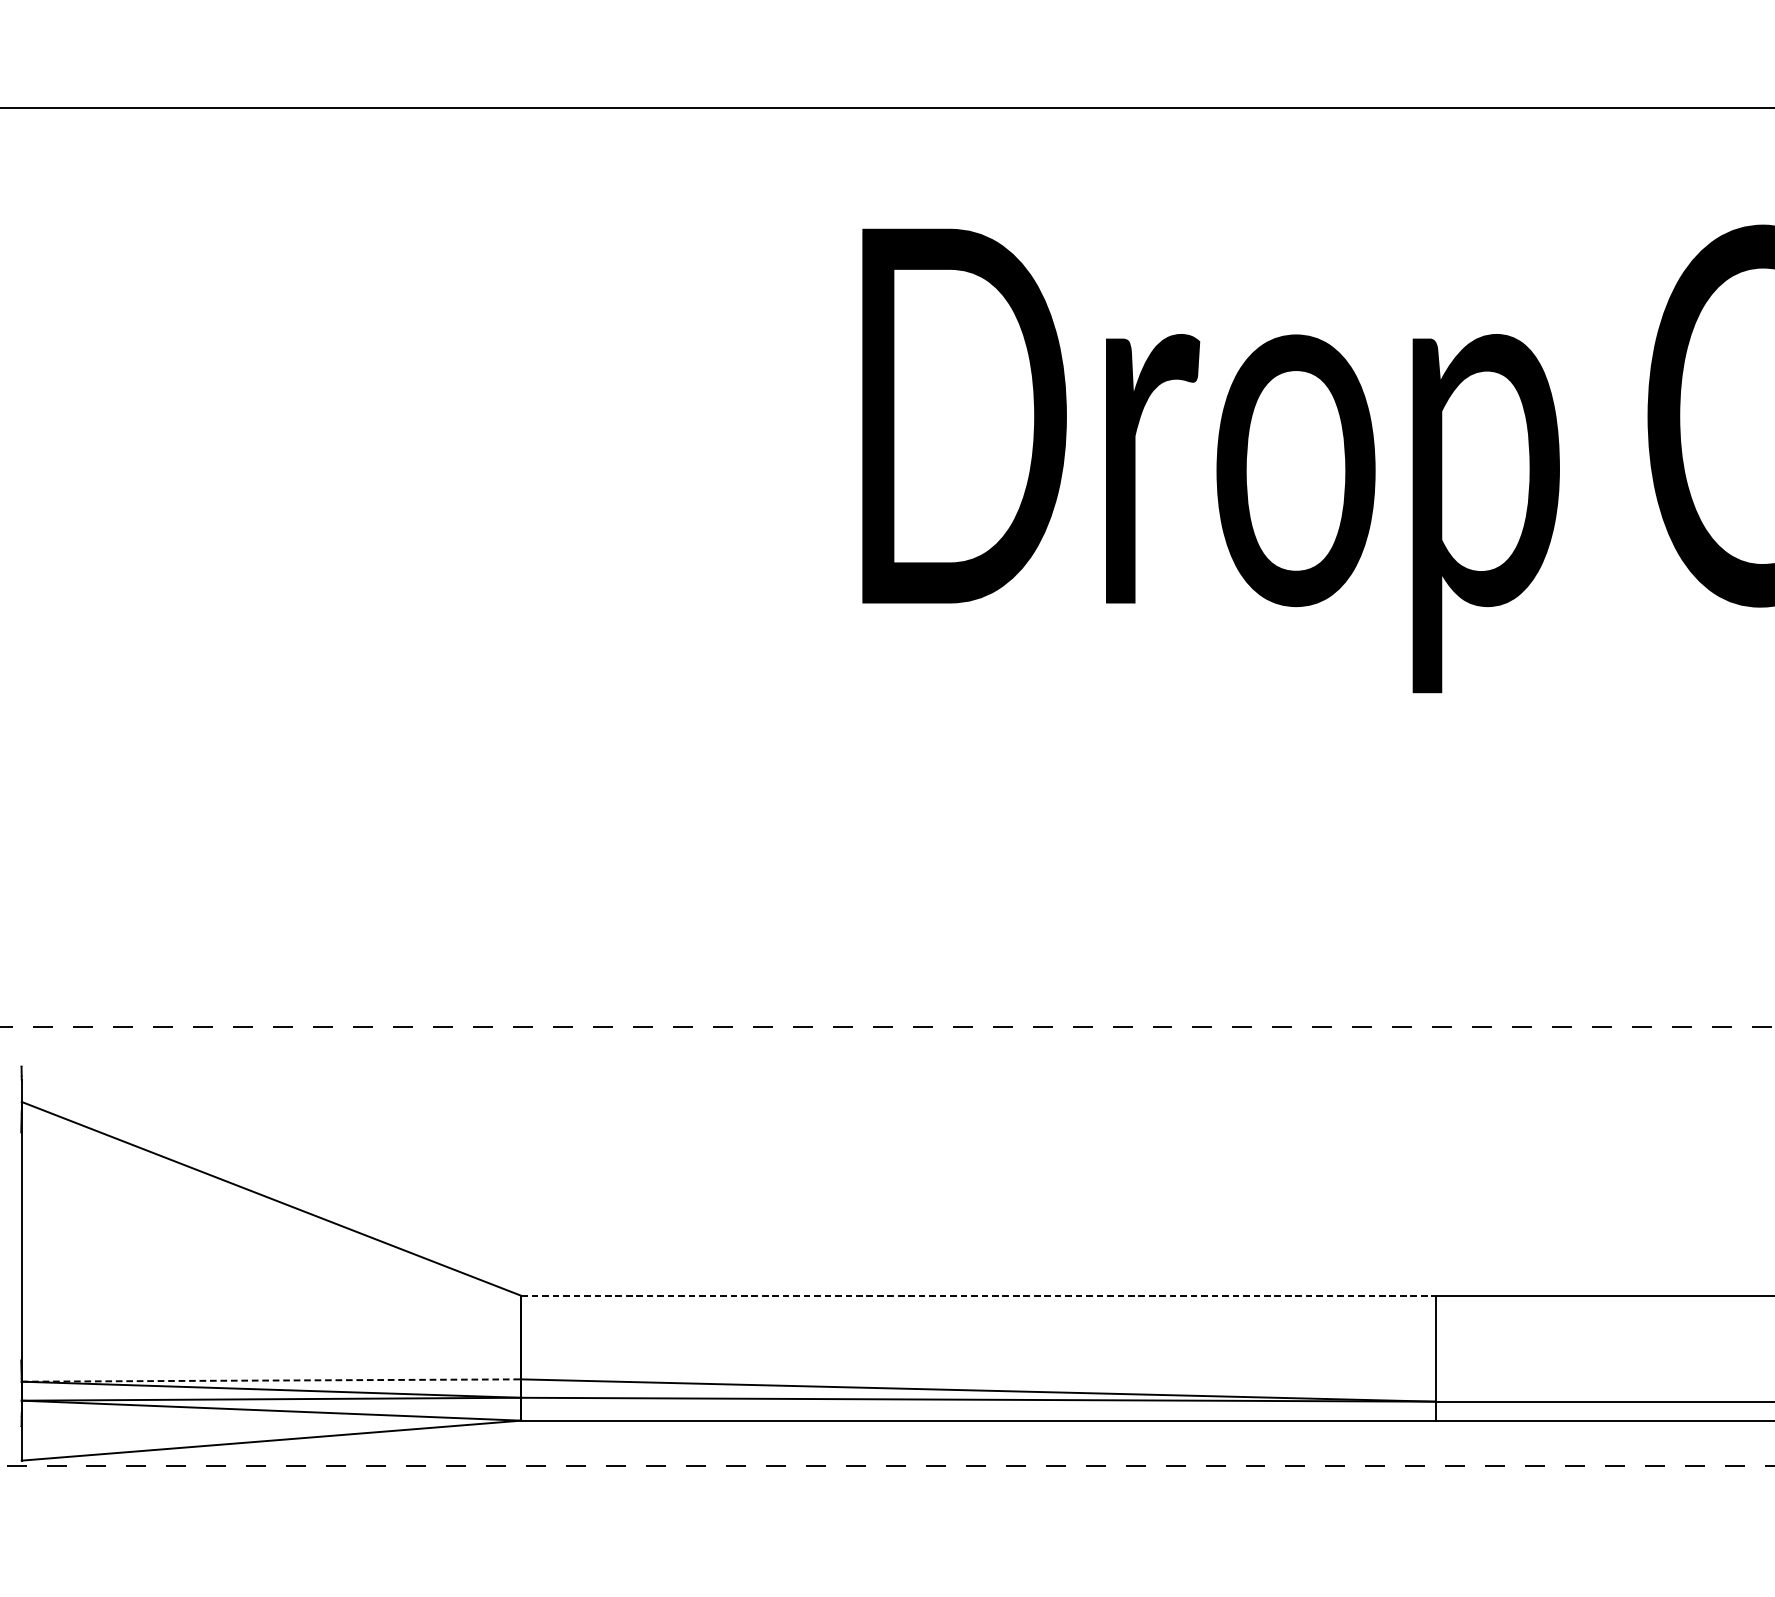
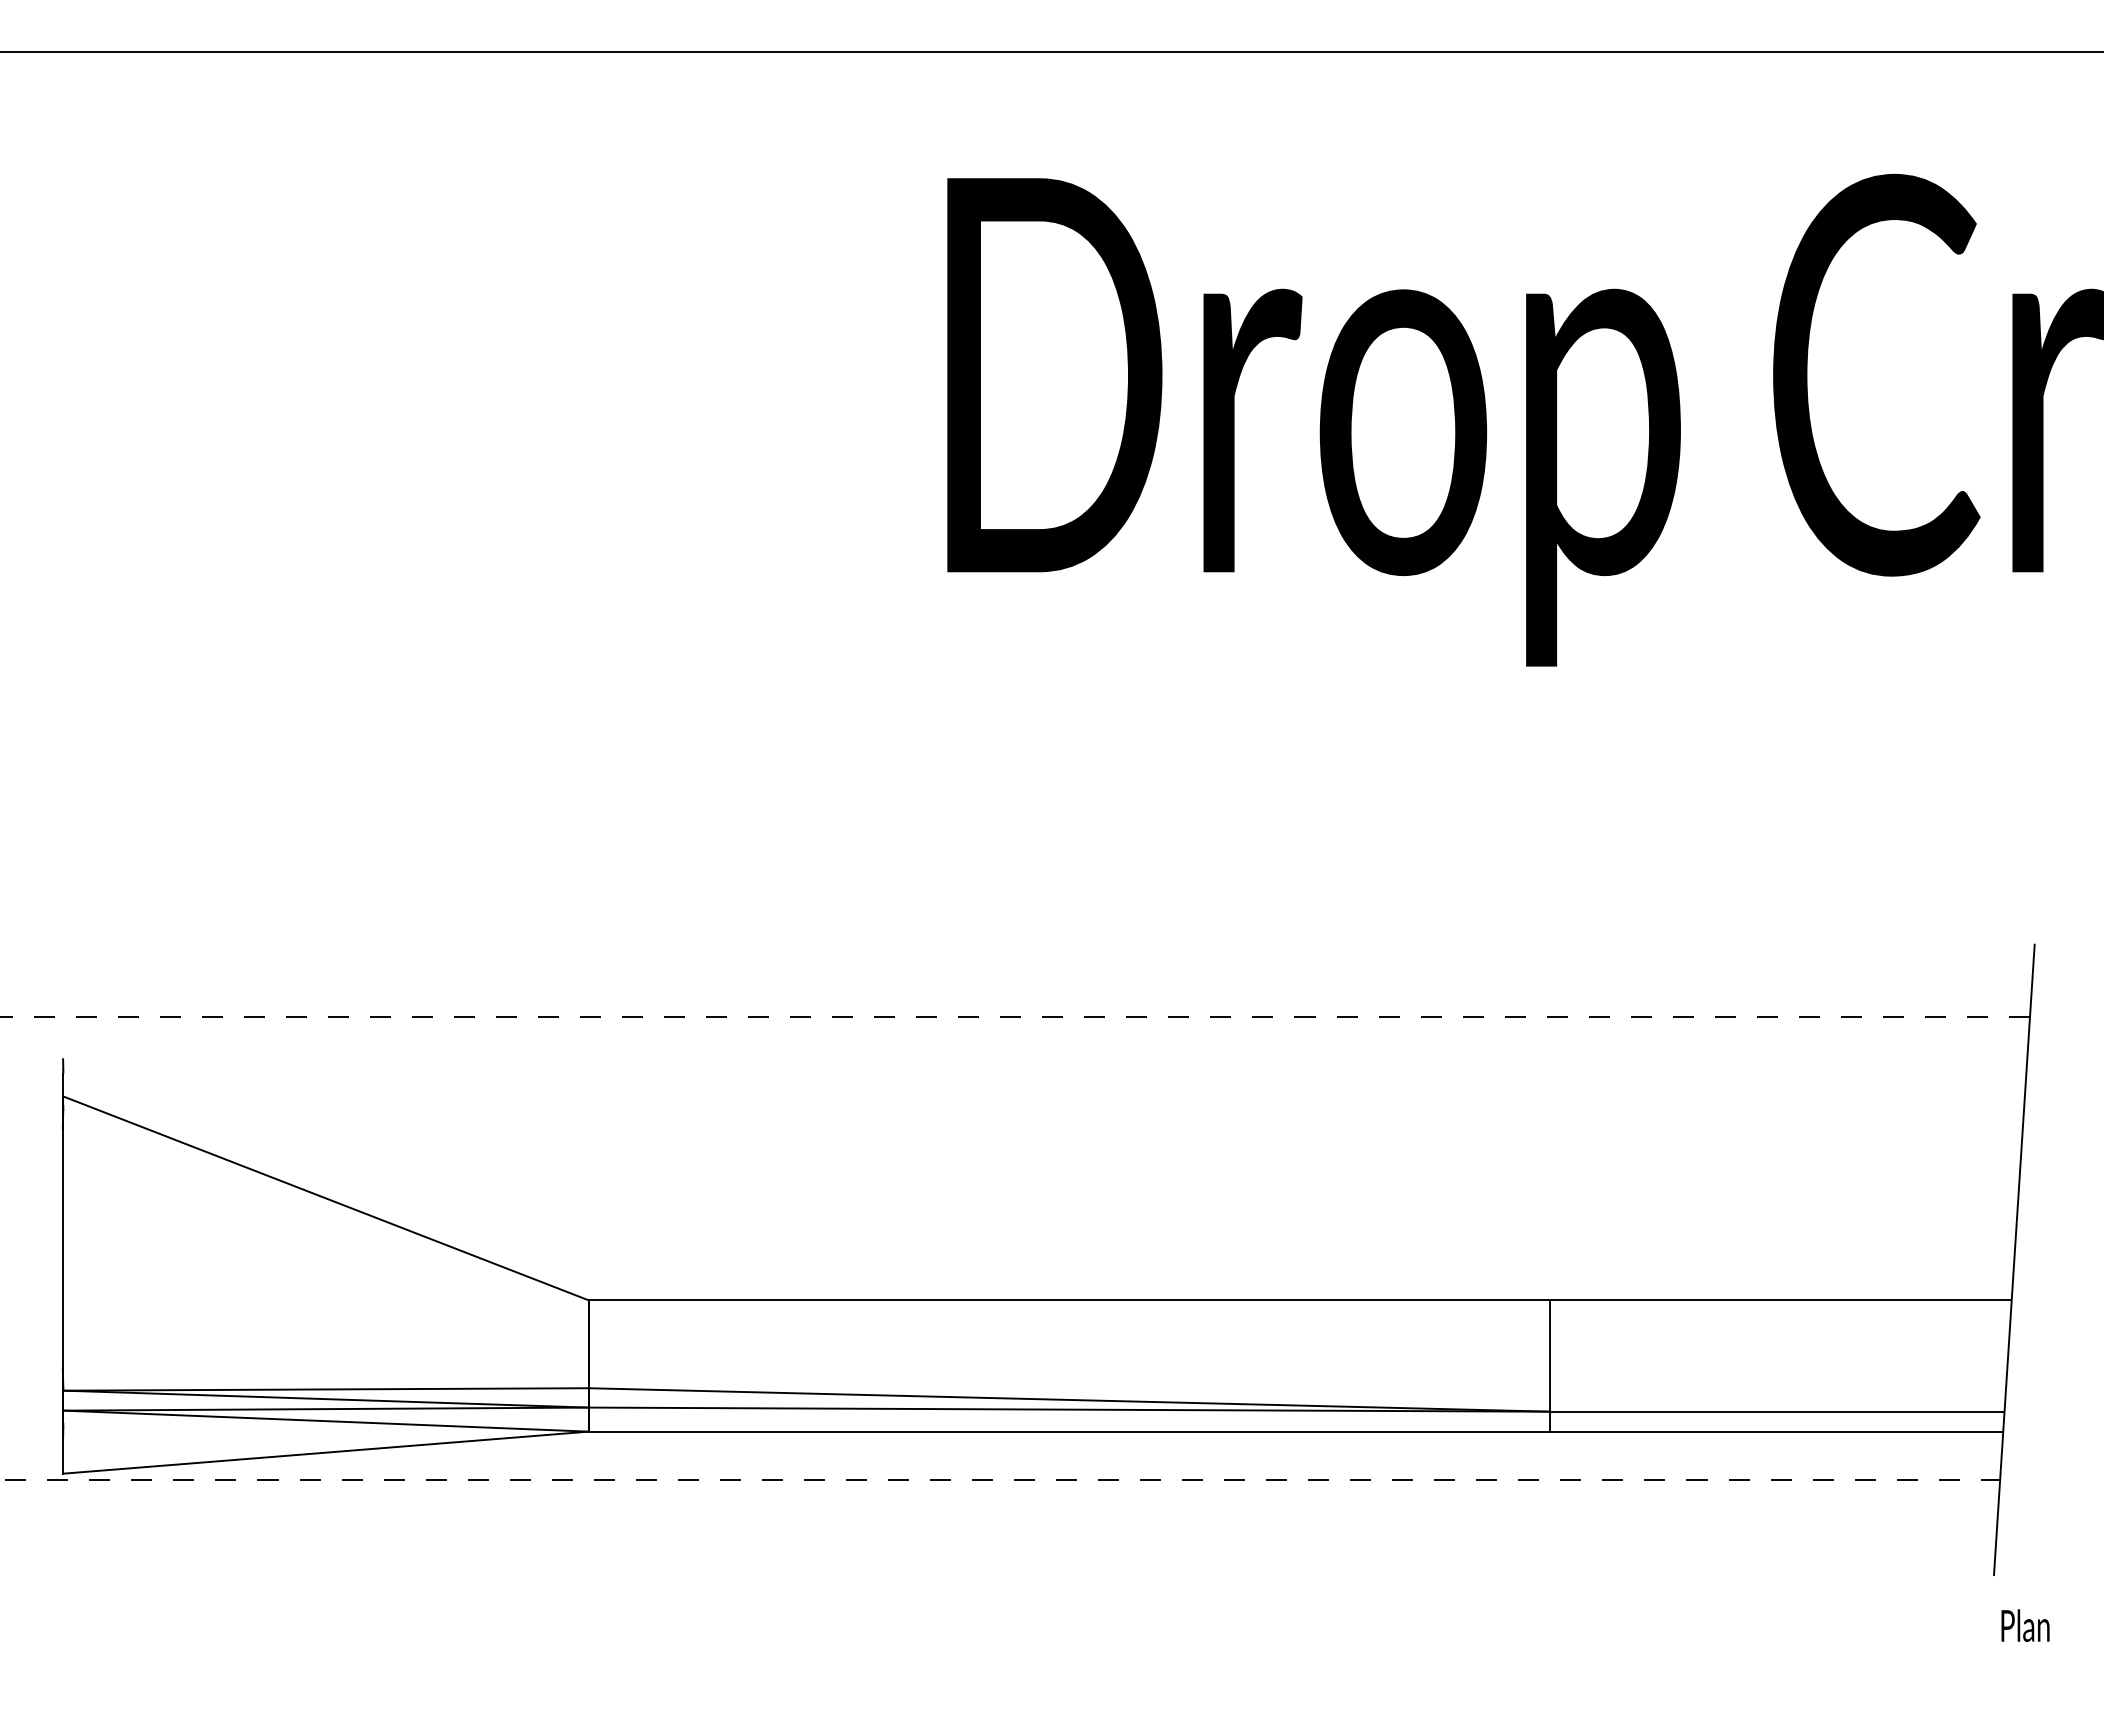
line: (978, 1295) -> (1069, 1300), dashed -> solid
line: (271, 1380) -> (325, 1389), dashed -> solid

